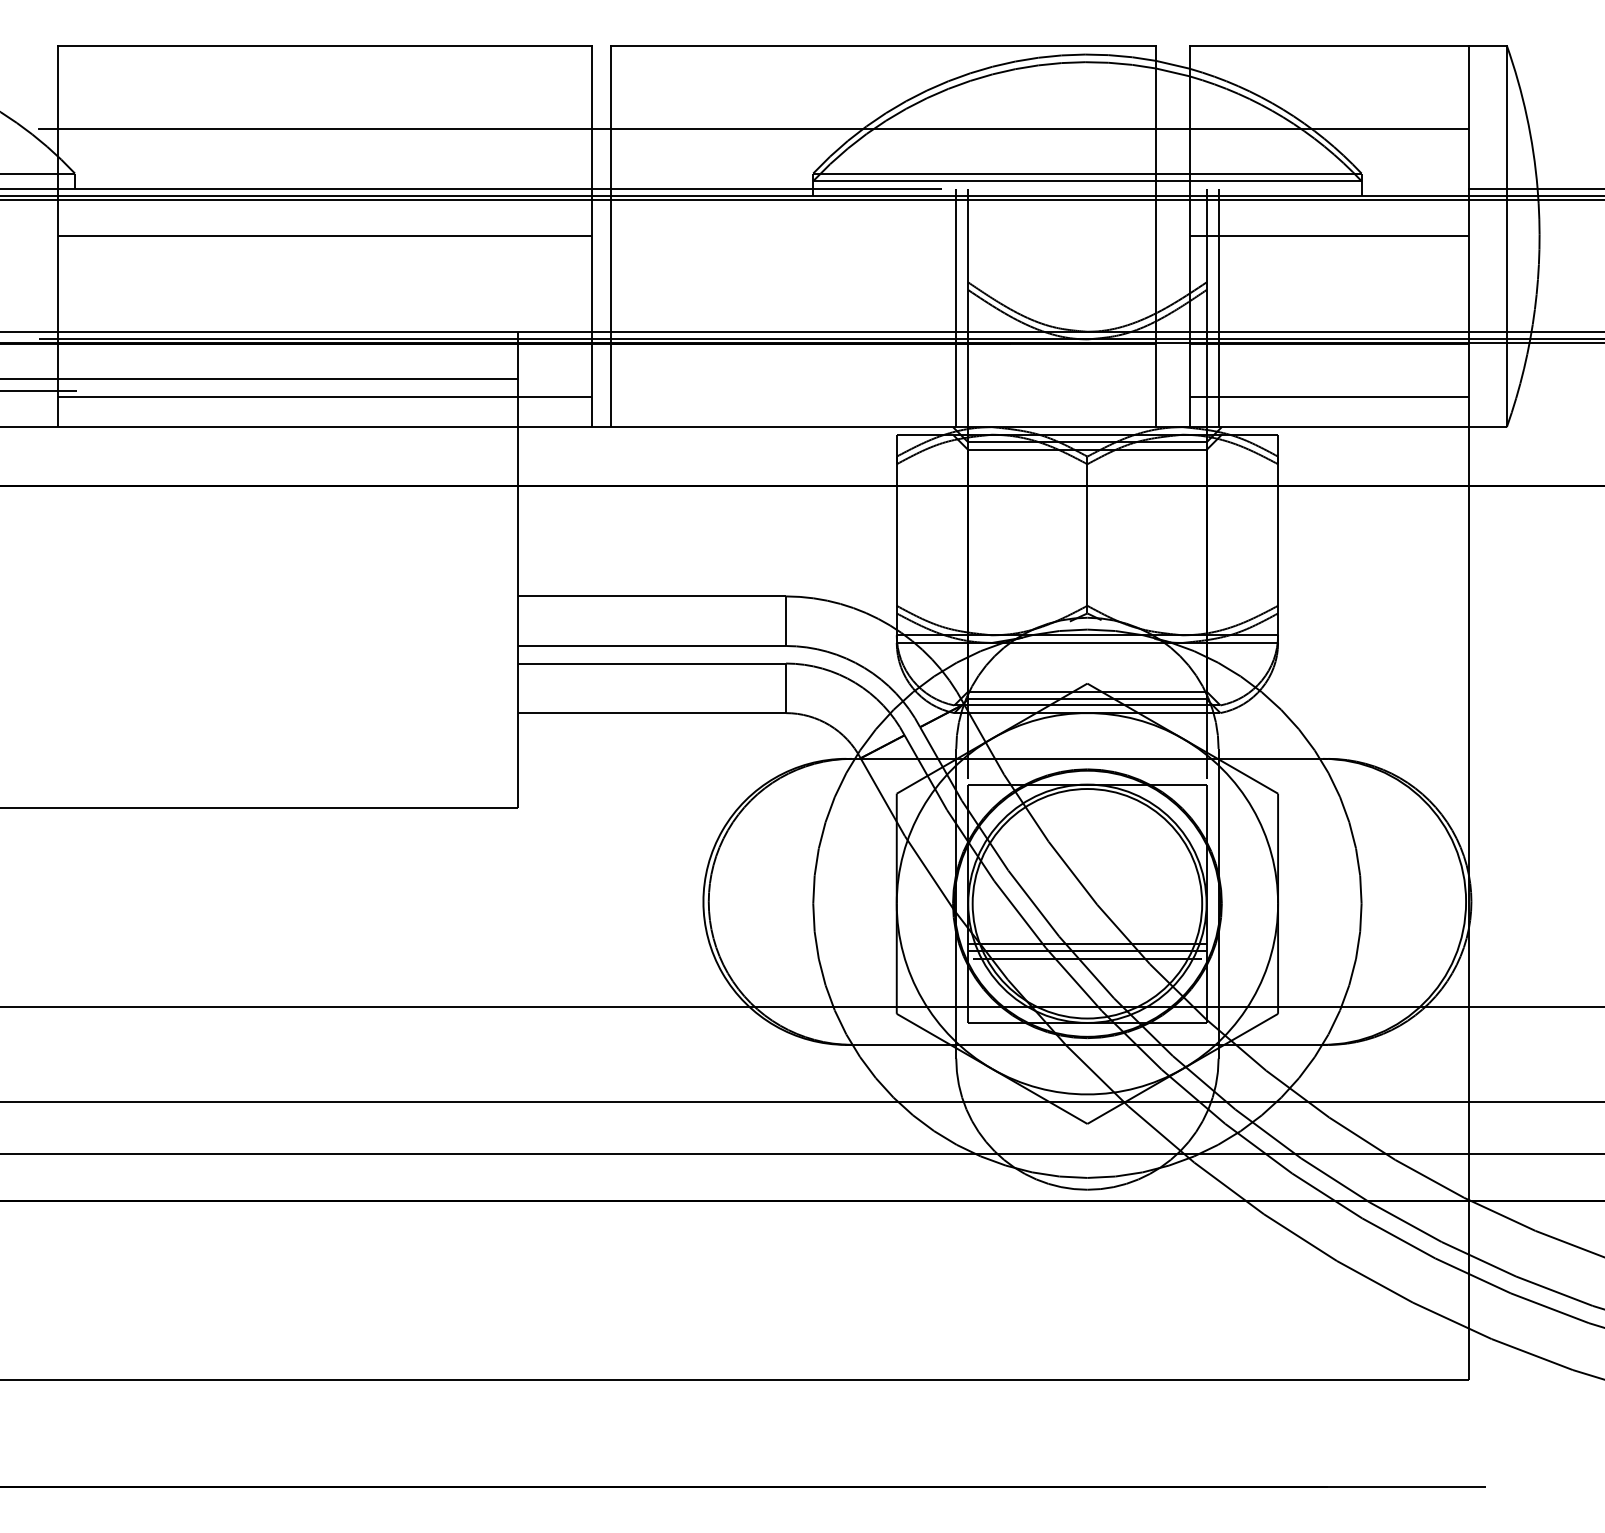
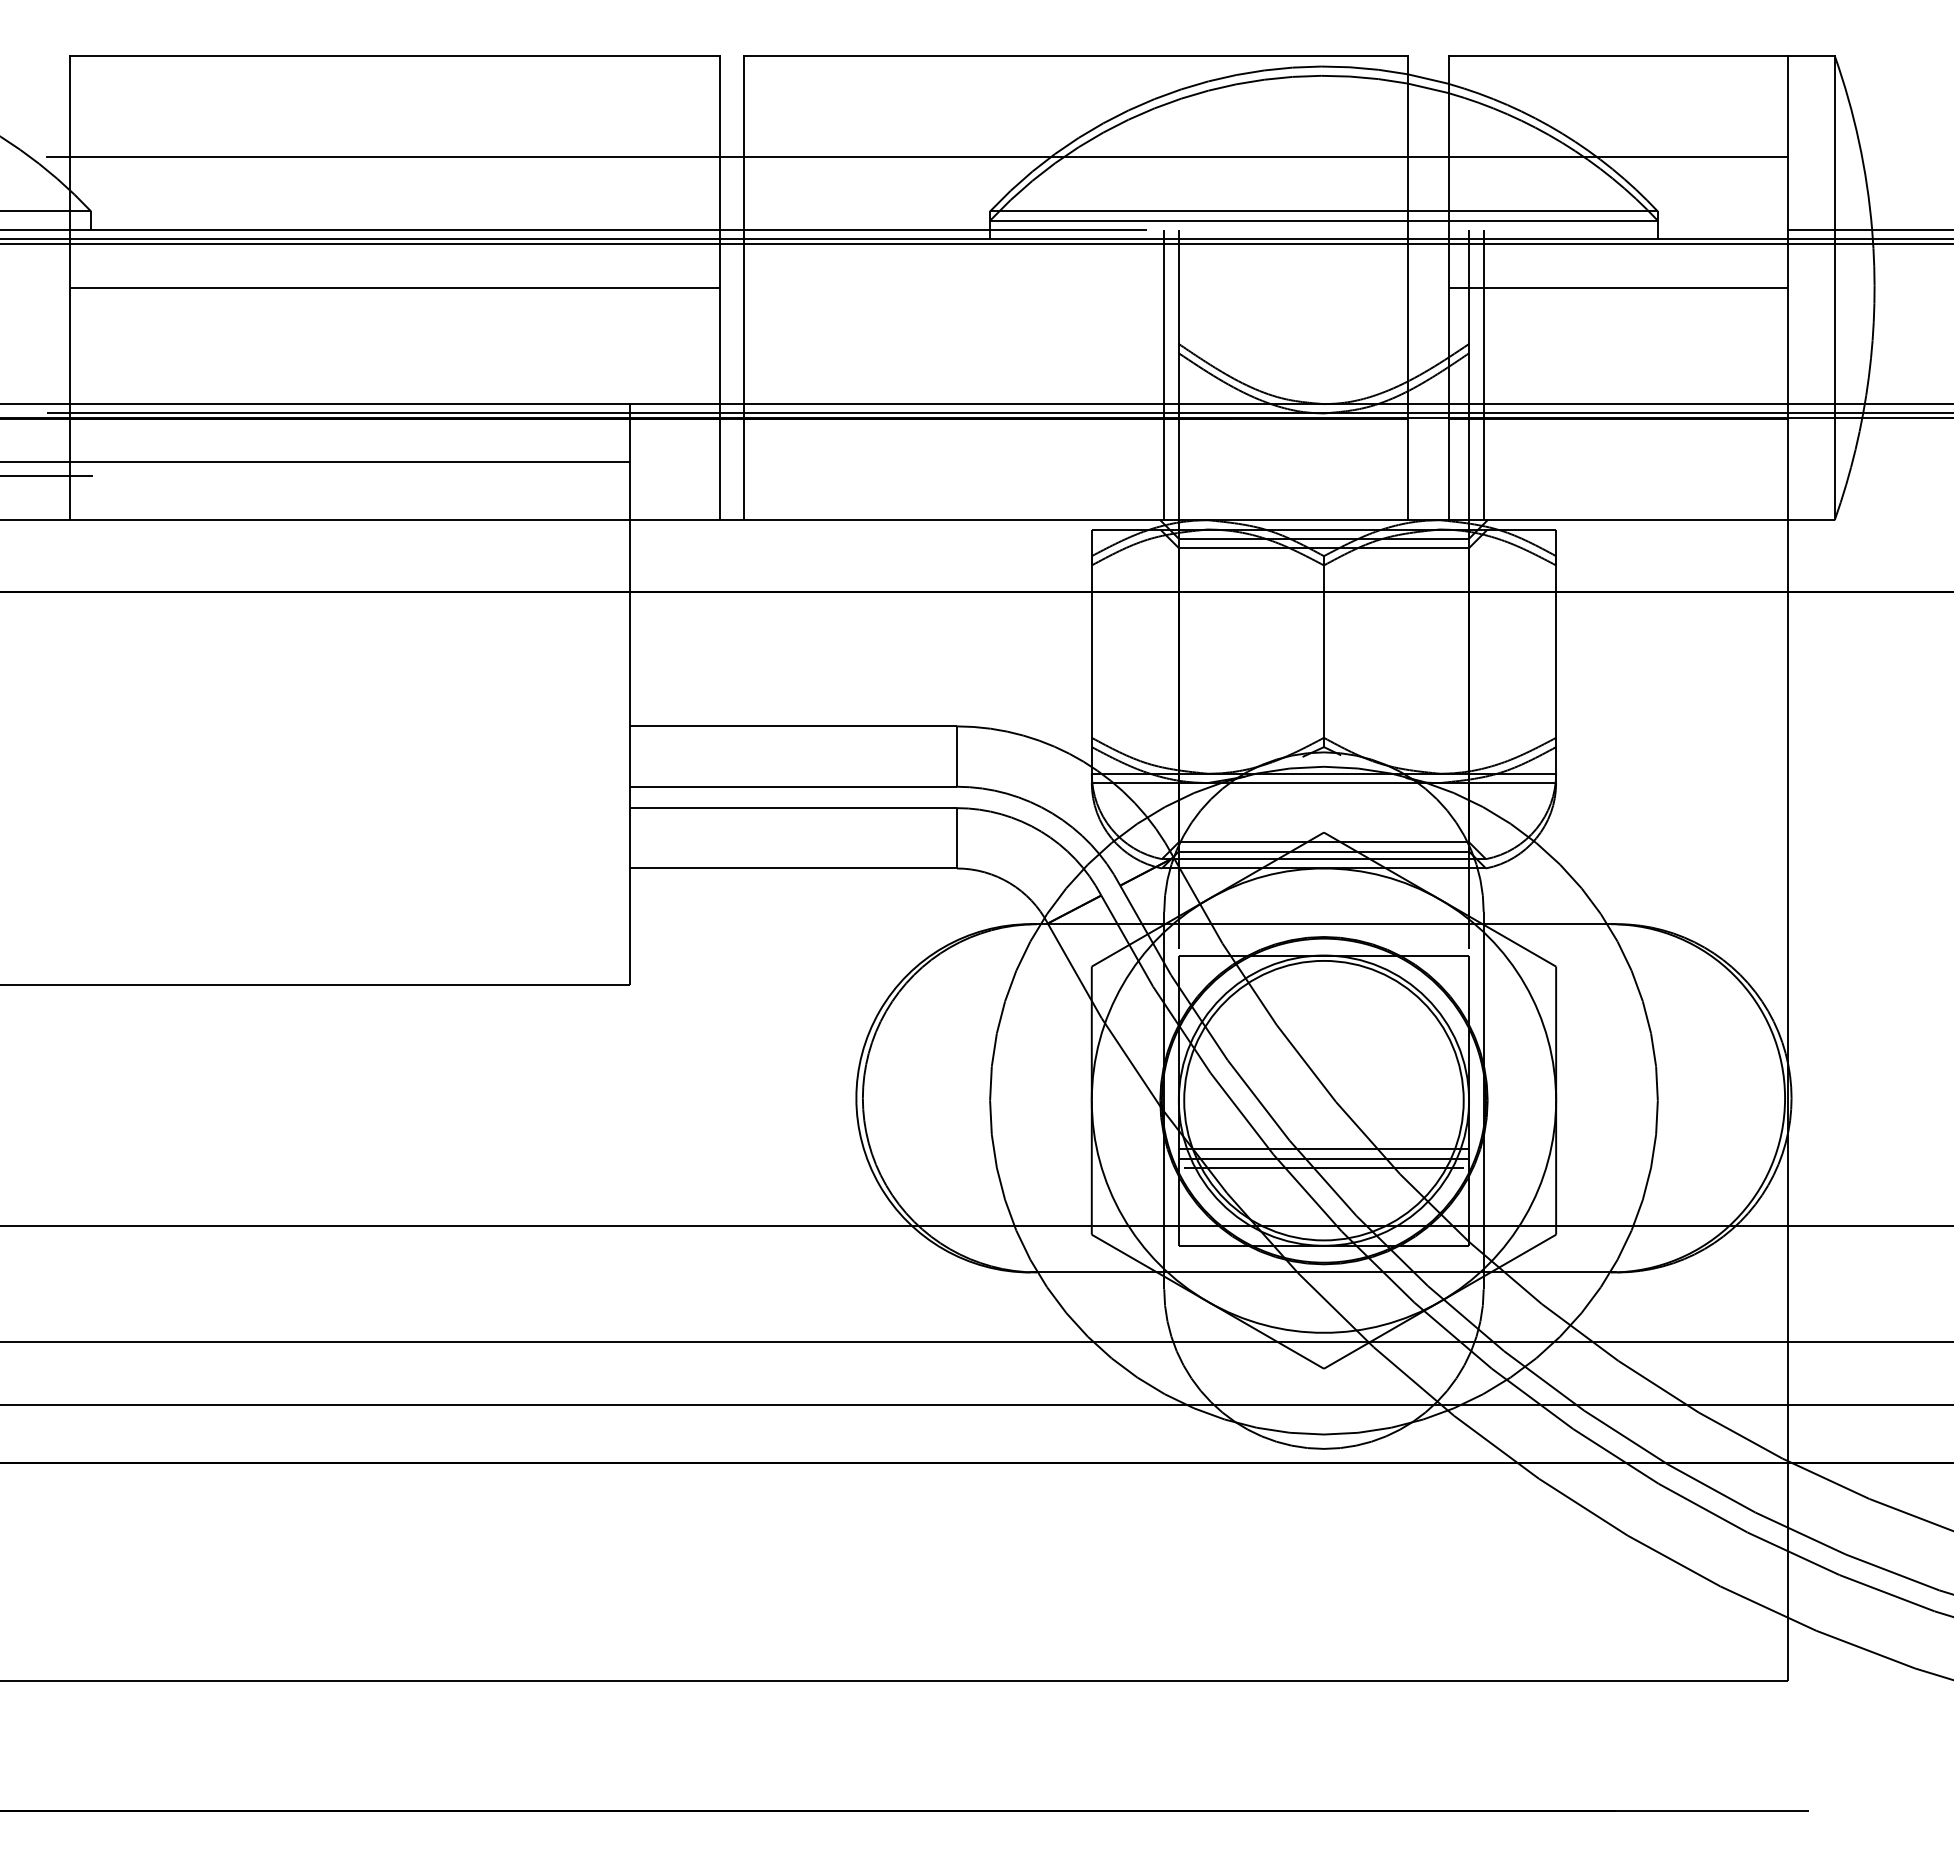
line: (324, 396) -> (395, 483), removed
line: (1329, 396) -> (1618, 483), removed

